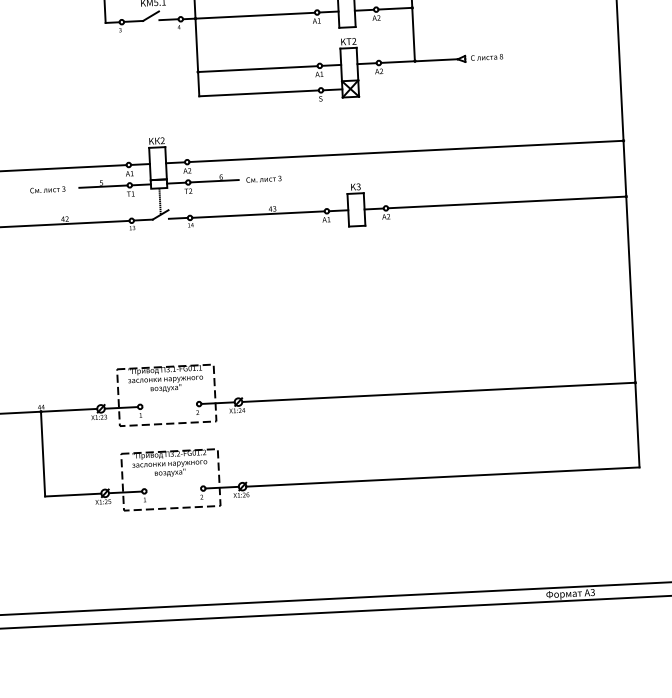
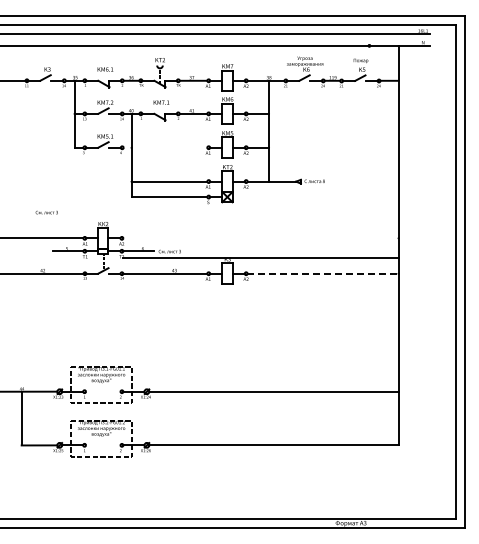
line: (248, 15) -> (165, 147), removed
line: (405, 151) -> (260, 258), moved
text: (47, 189) -> (46, 212), moved
line: (506, 202) -> (322, 273), solid -> dashed

